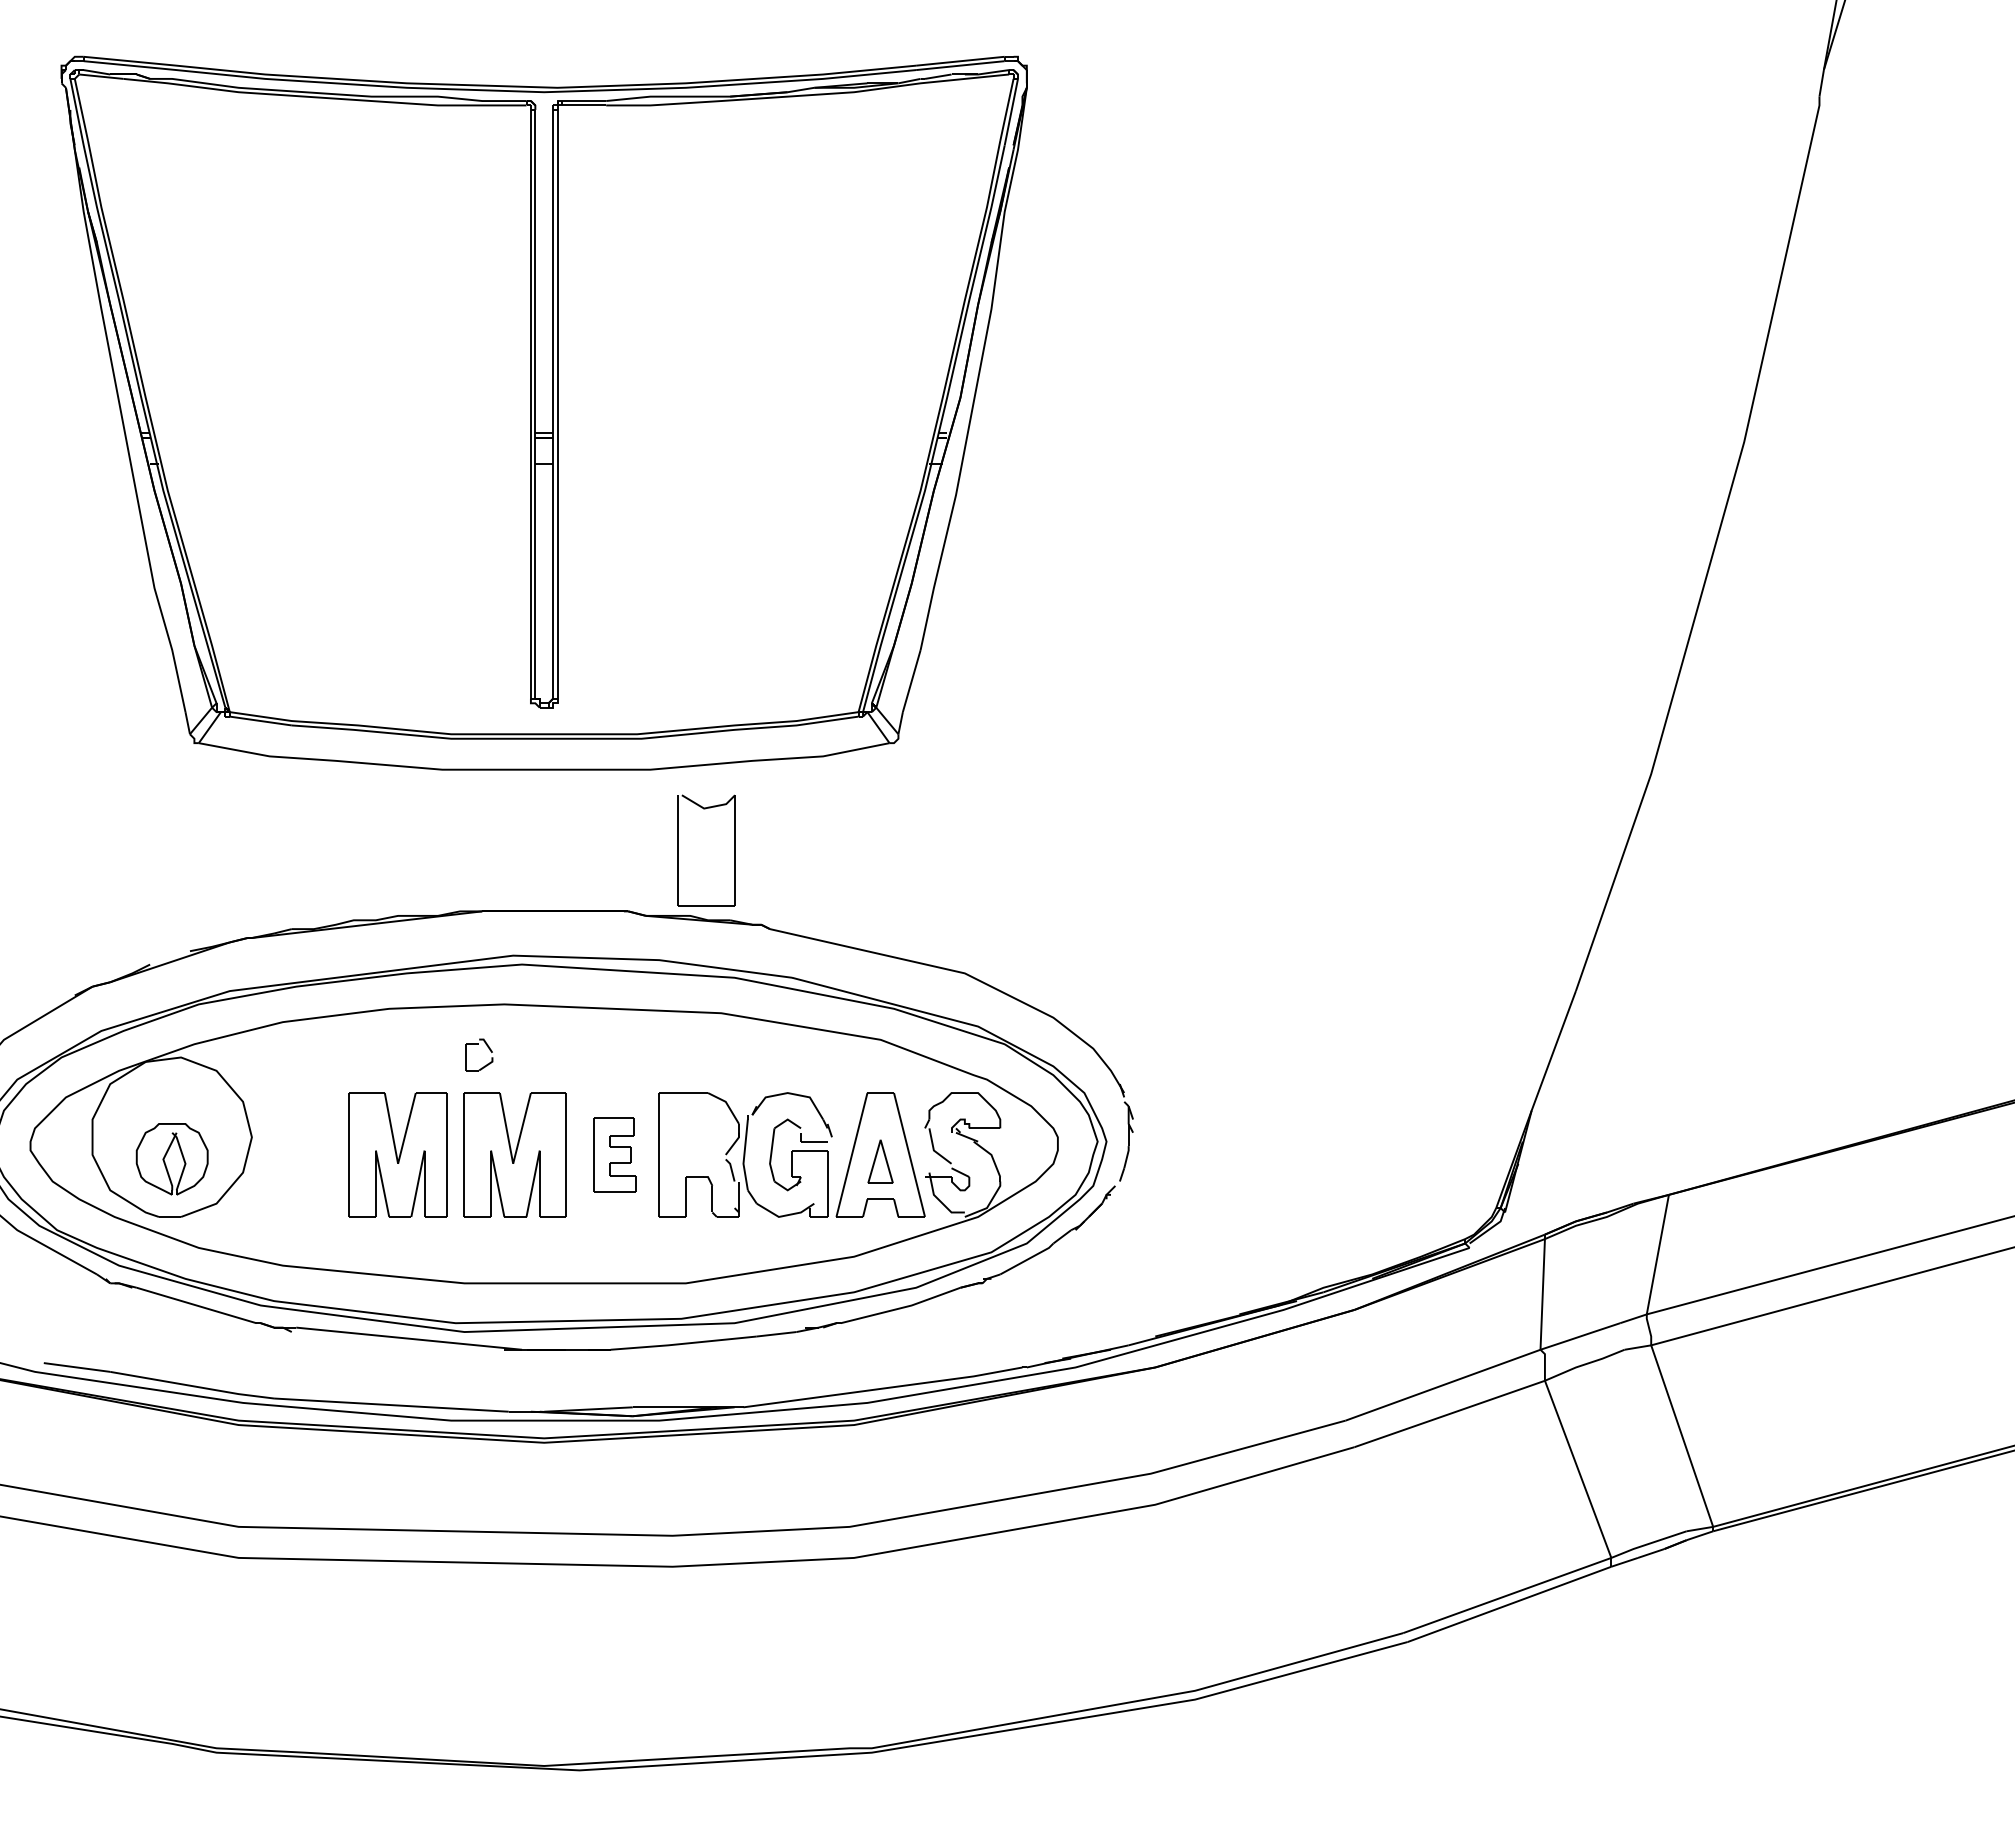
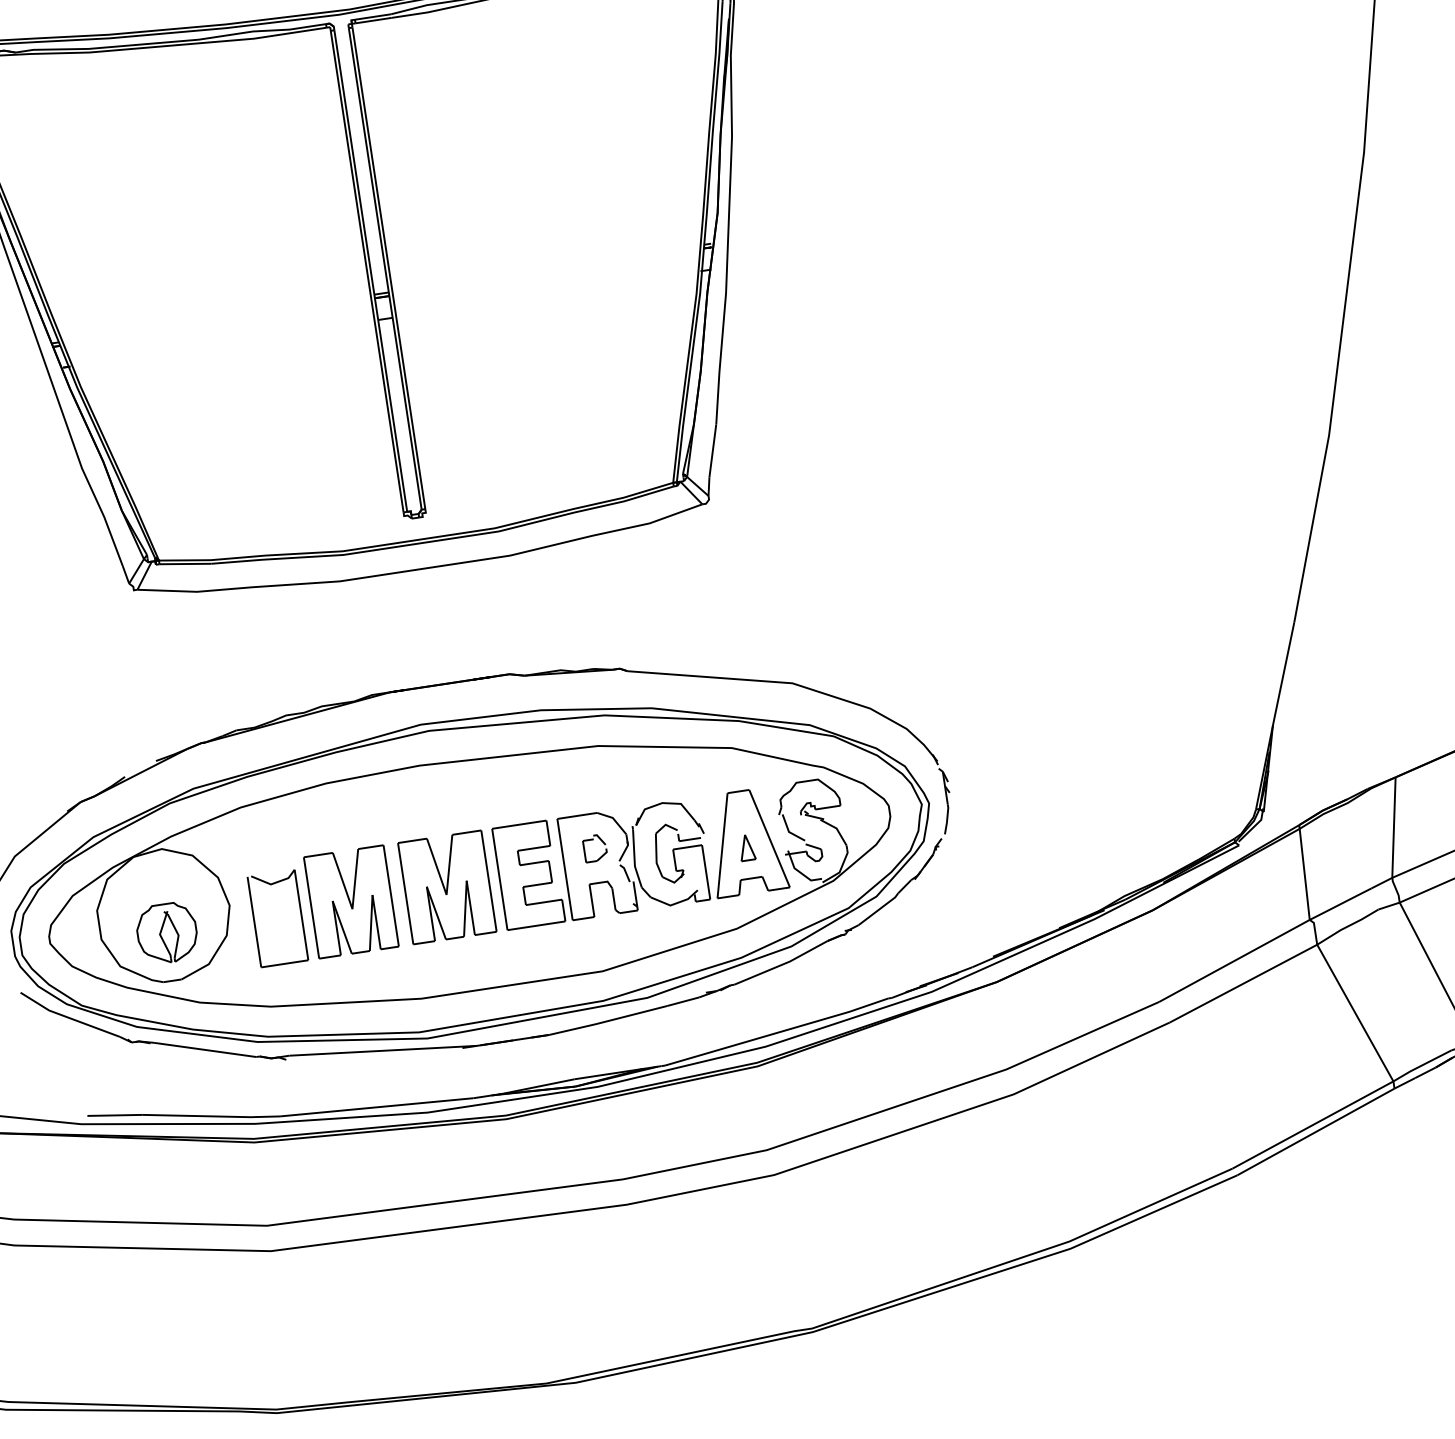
part: (678, 850) -> (255, 921), moved
part: (478, 1044) -> (593, 839), moved
part: (614, 1154) -> (528, 874), size x1.67
part: (880, 1161) -> (746, 847), size x0.71

